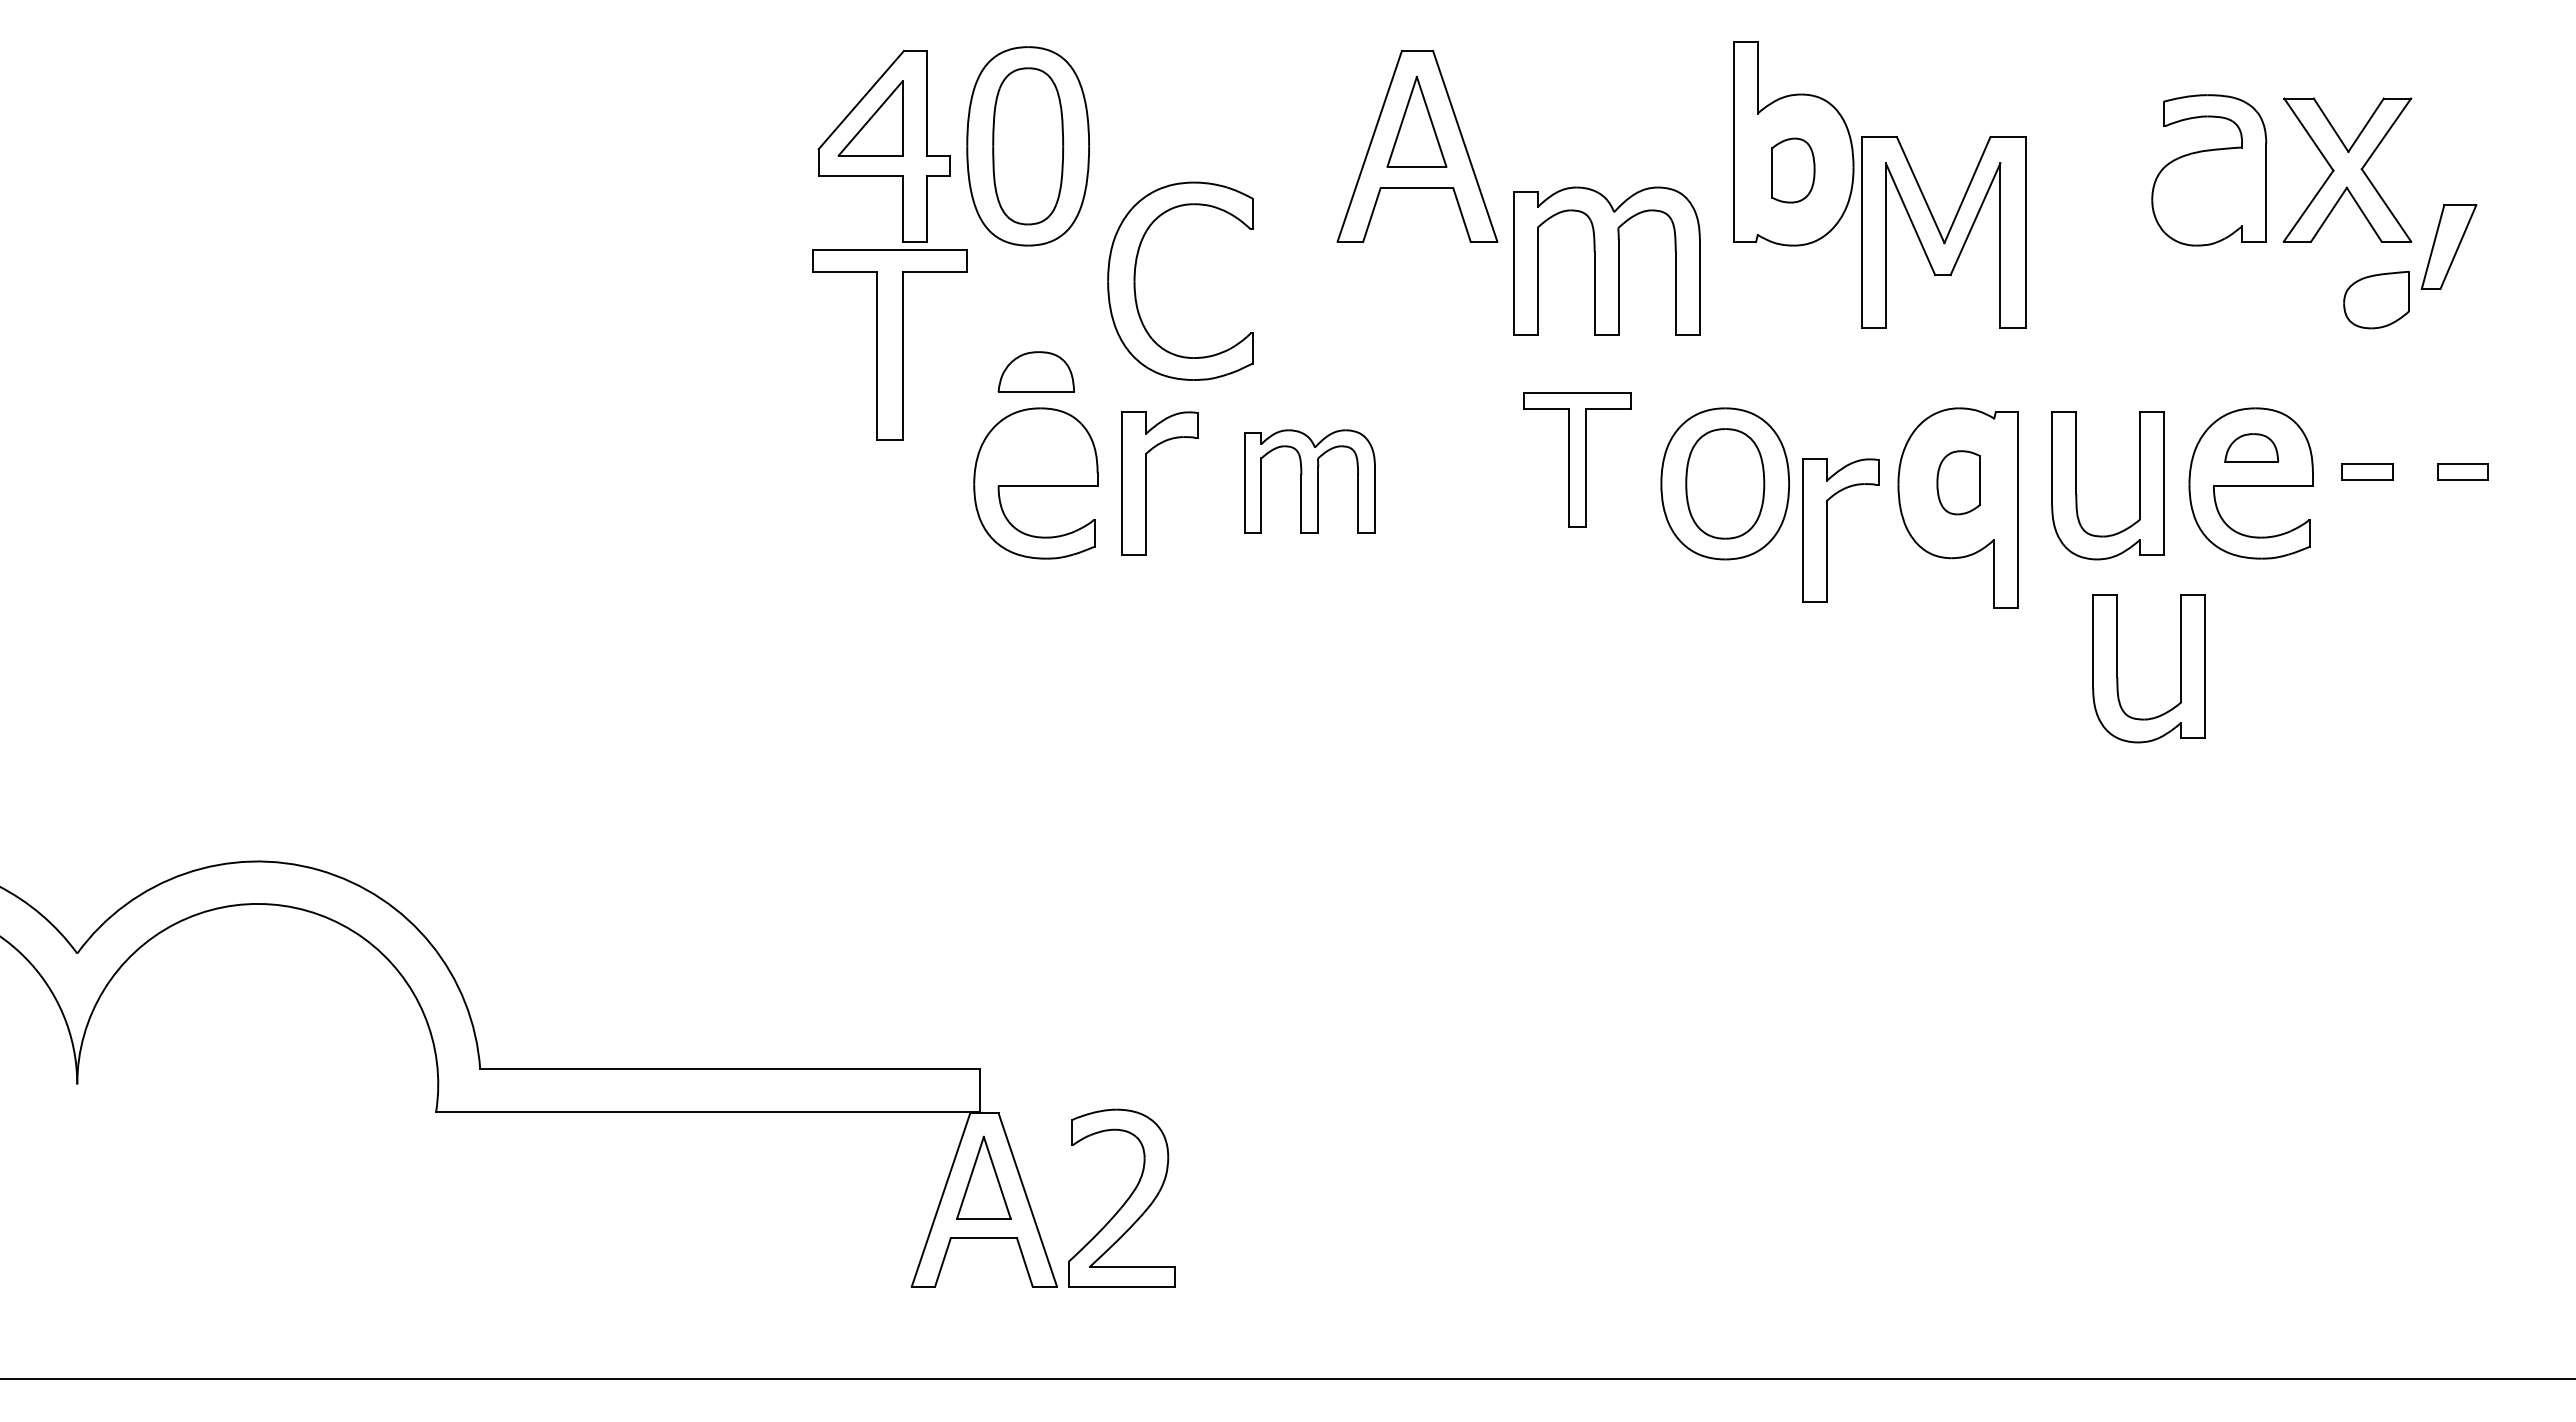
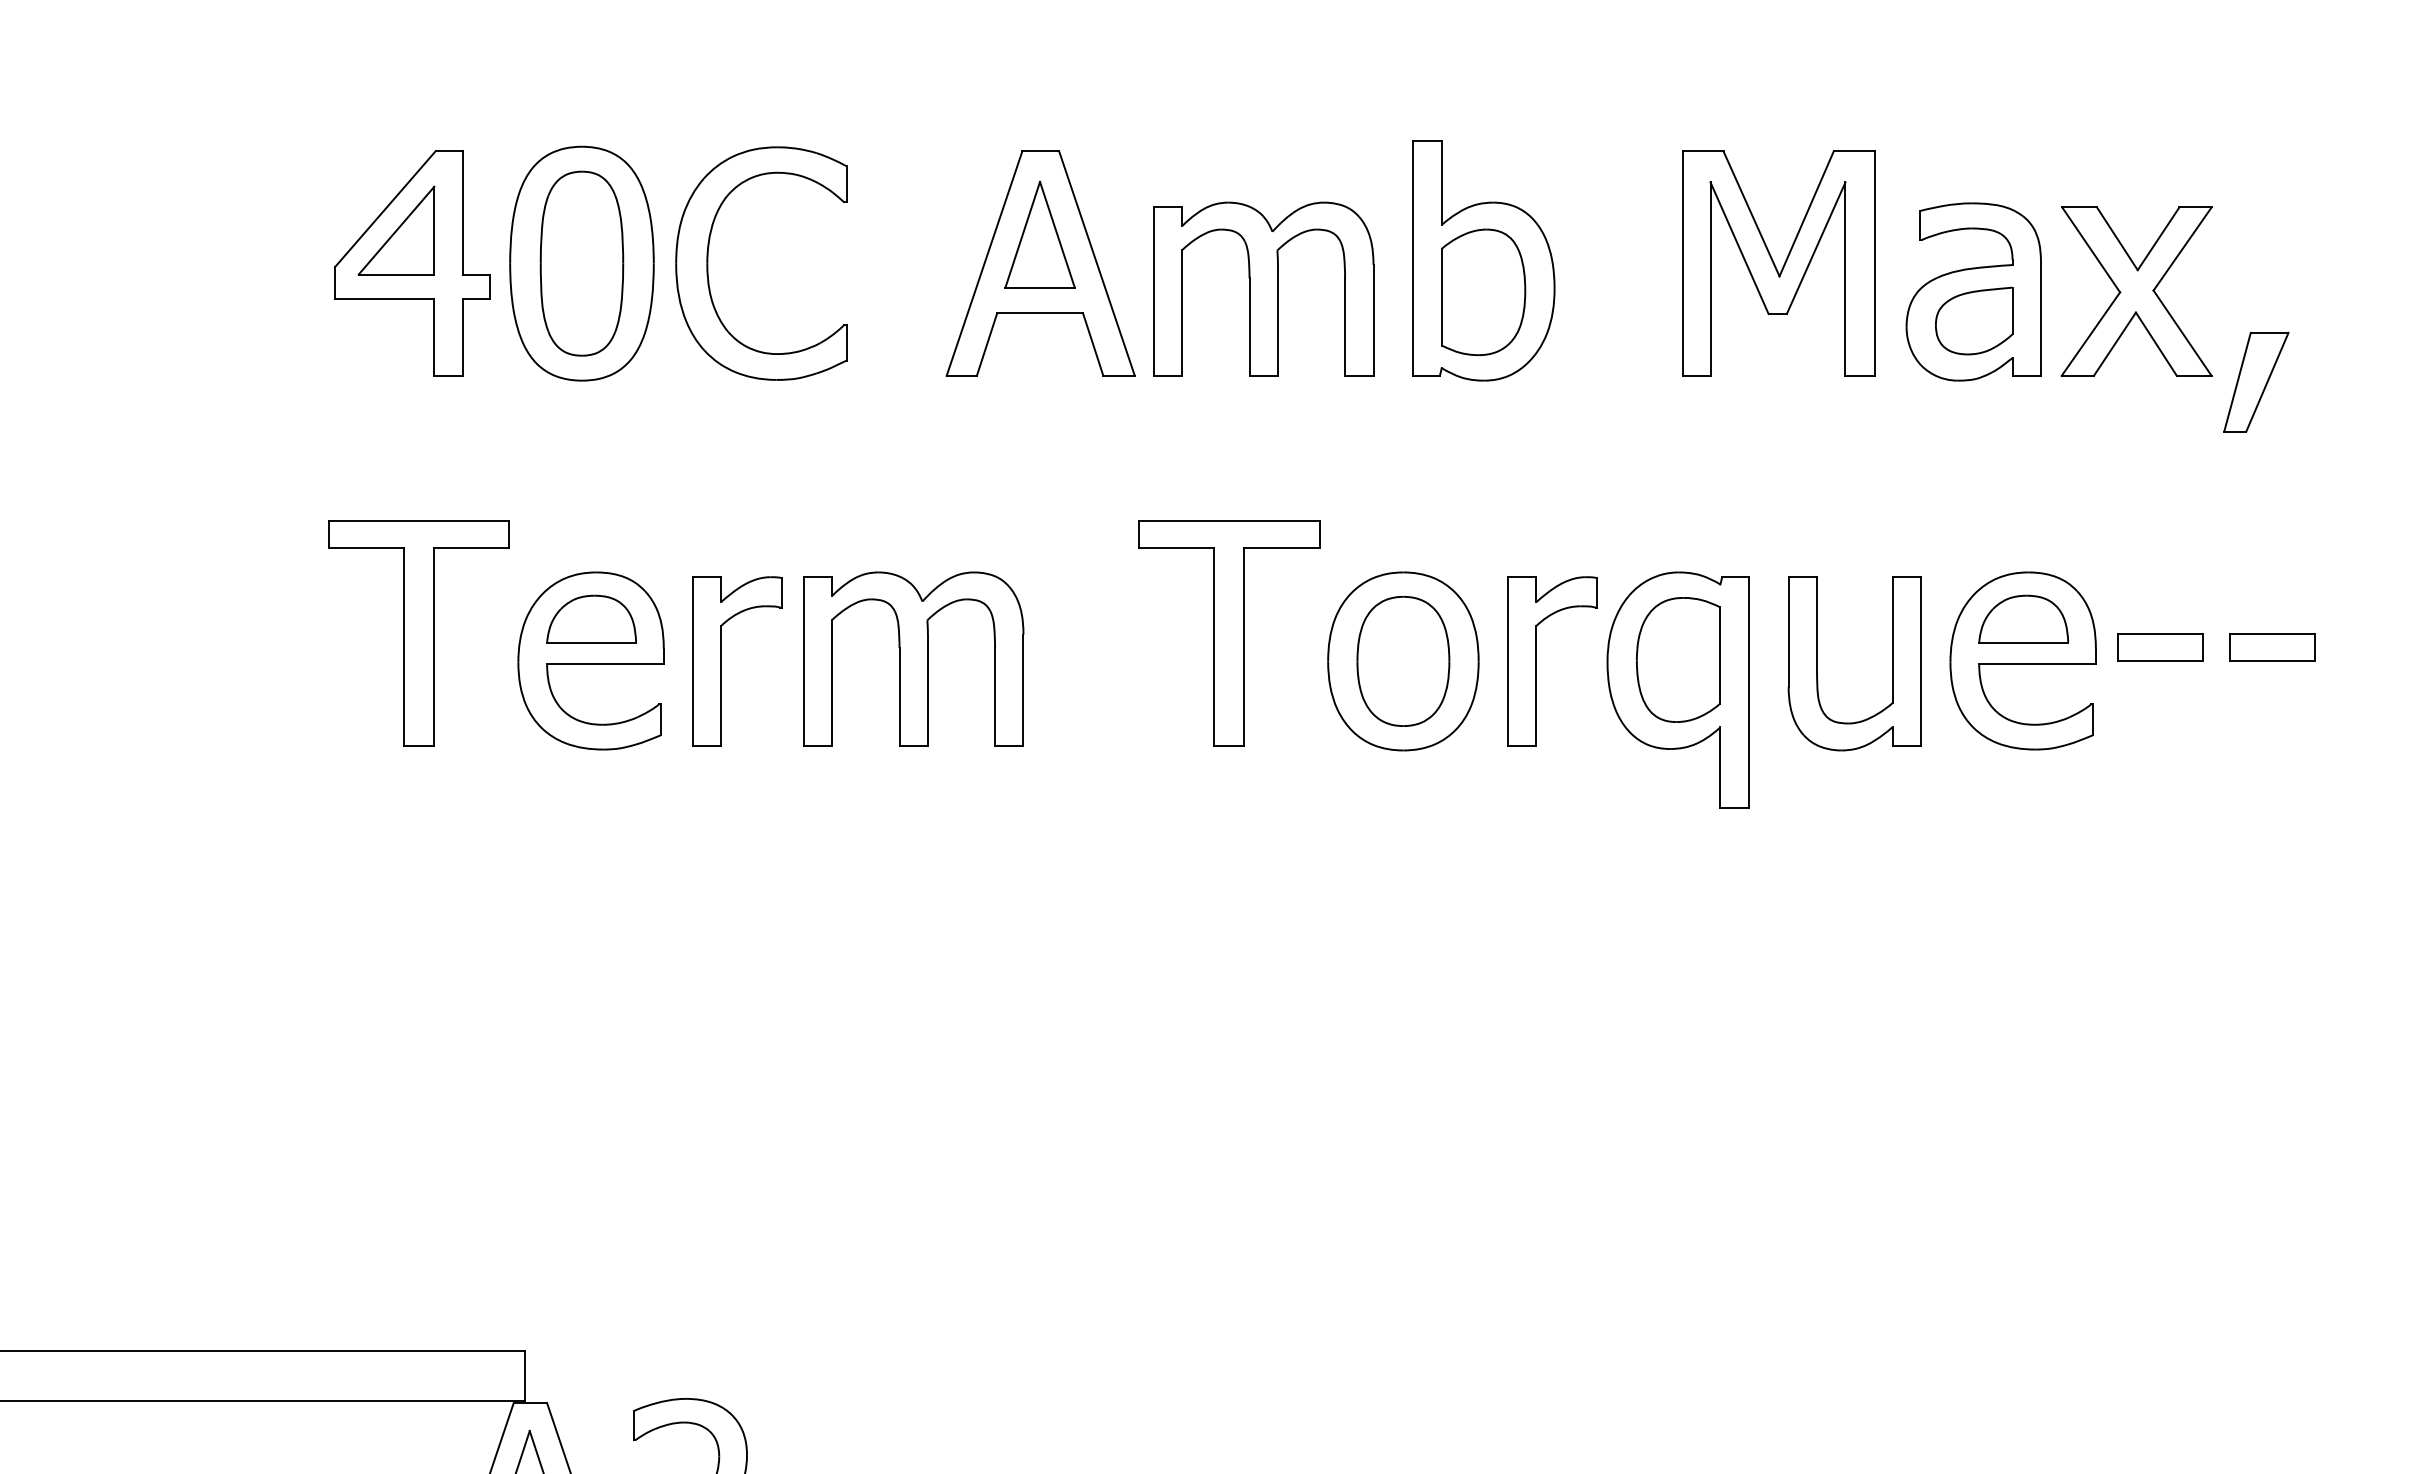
part: (1793, 170) -> (1483, 292), size x1.67
part: (1943, 232) -> (1778, 263), moved
part: (1606, 260) -> (1263, 288), moved
part: (1135, 280) -> (708, 262), moved
part: (2376, 299) -> (1974, 320), moved
part: (889, 344) -> (418, 632), moved
part: (1035, 371) -> (590, 618), moved
part: (2251, 447) -> (2023, 618), size x1.43
part: (1577, 459) -> (1229, 632), size x1.43
part: (2367, 471) -> (2160, 646), size x1.43
part: (2462, 471) -> (2272, 646), size x1.43
part: (1309, 481) -> (913, 658), size x1.43
part: (1958, 482) -> (1678, 659), size x1.67
part: (1827, 530) -> (1536, 660), moved
part: (2117, 668) -> (1865, 878), removed

